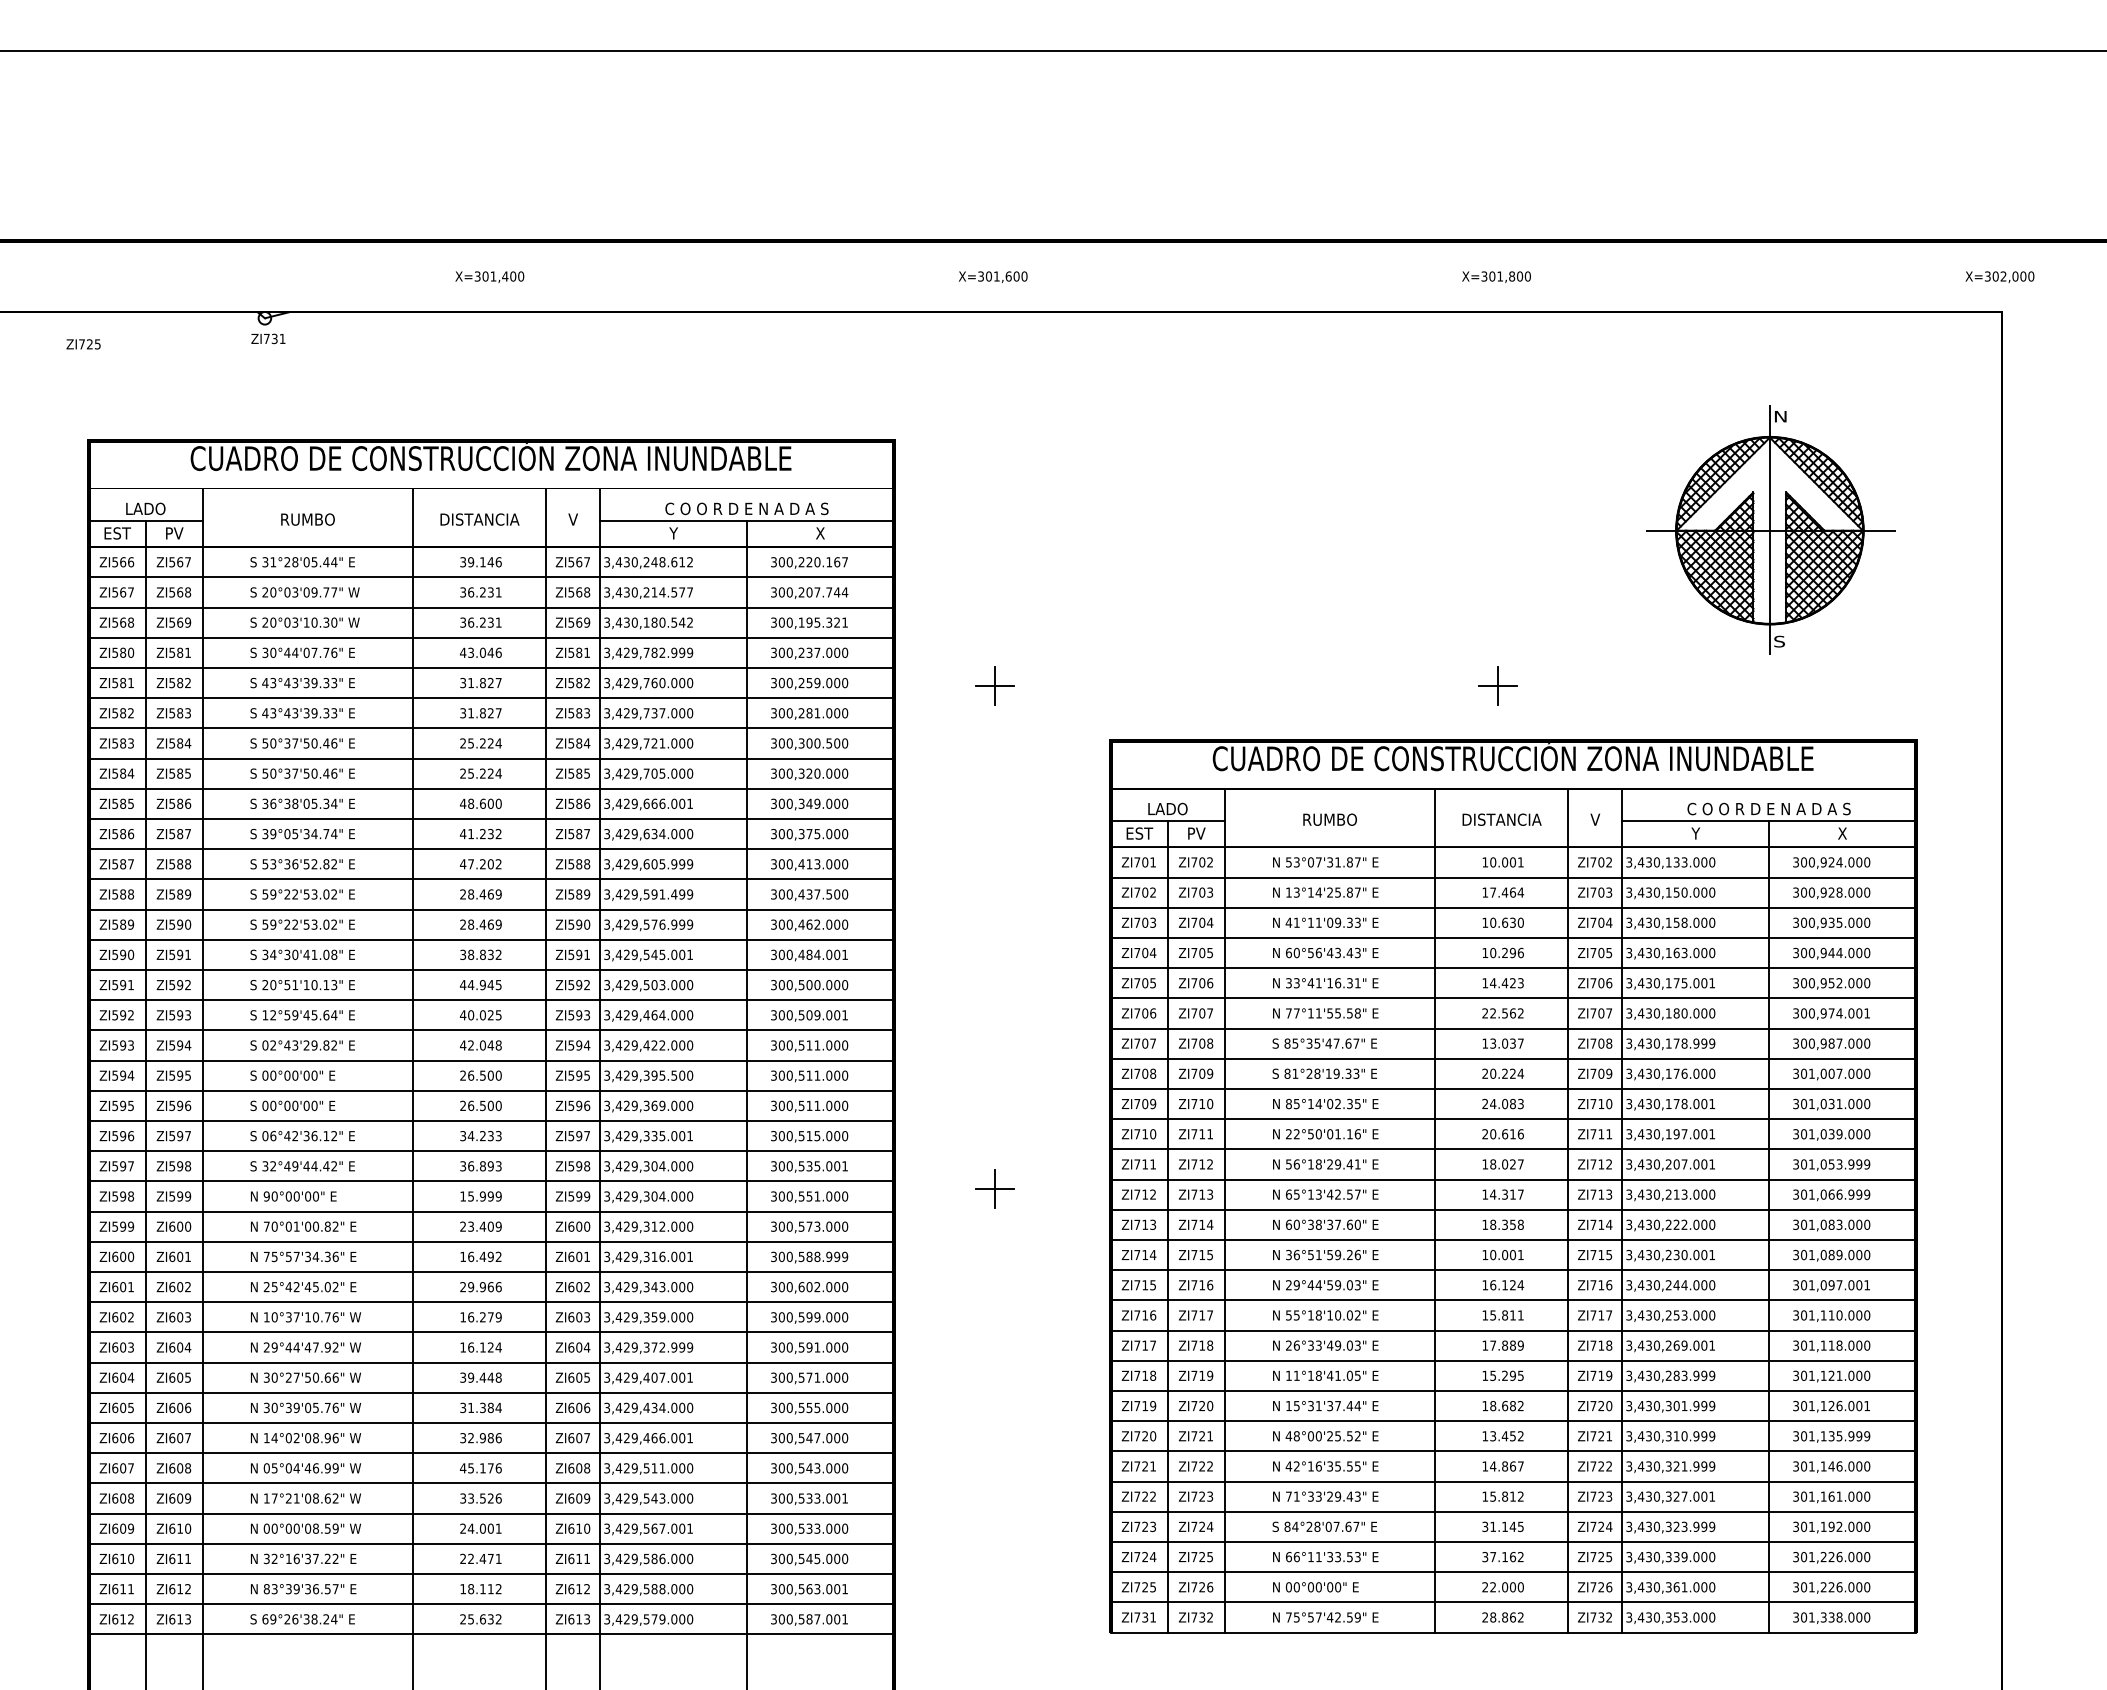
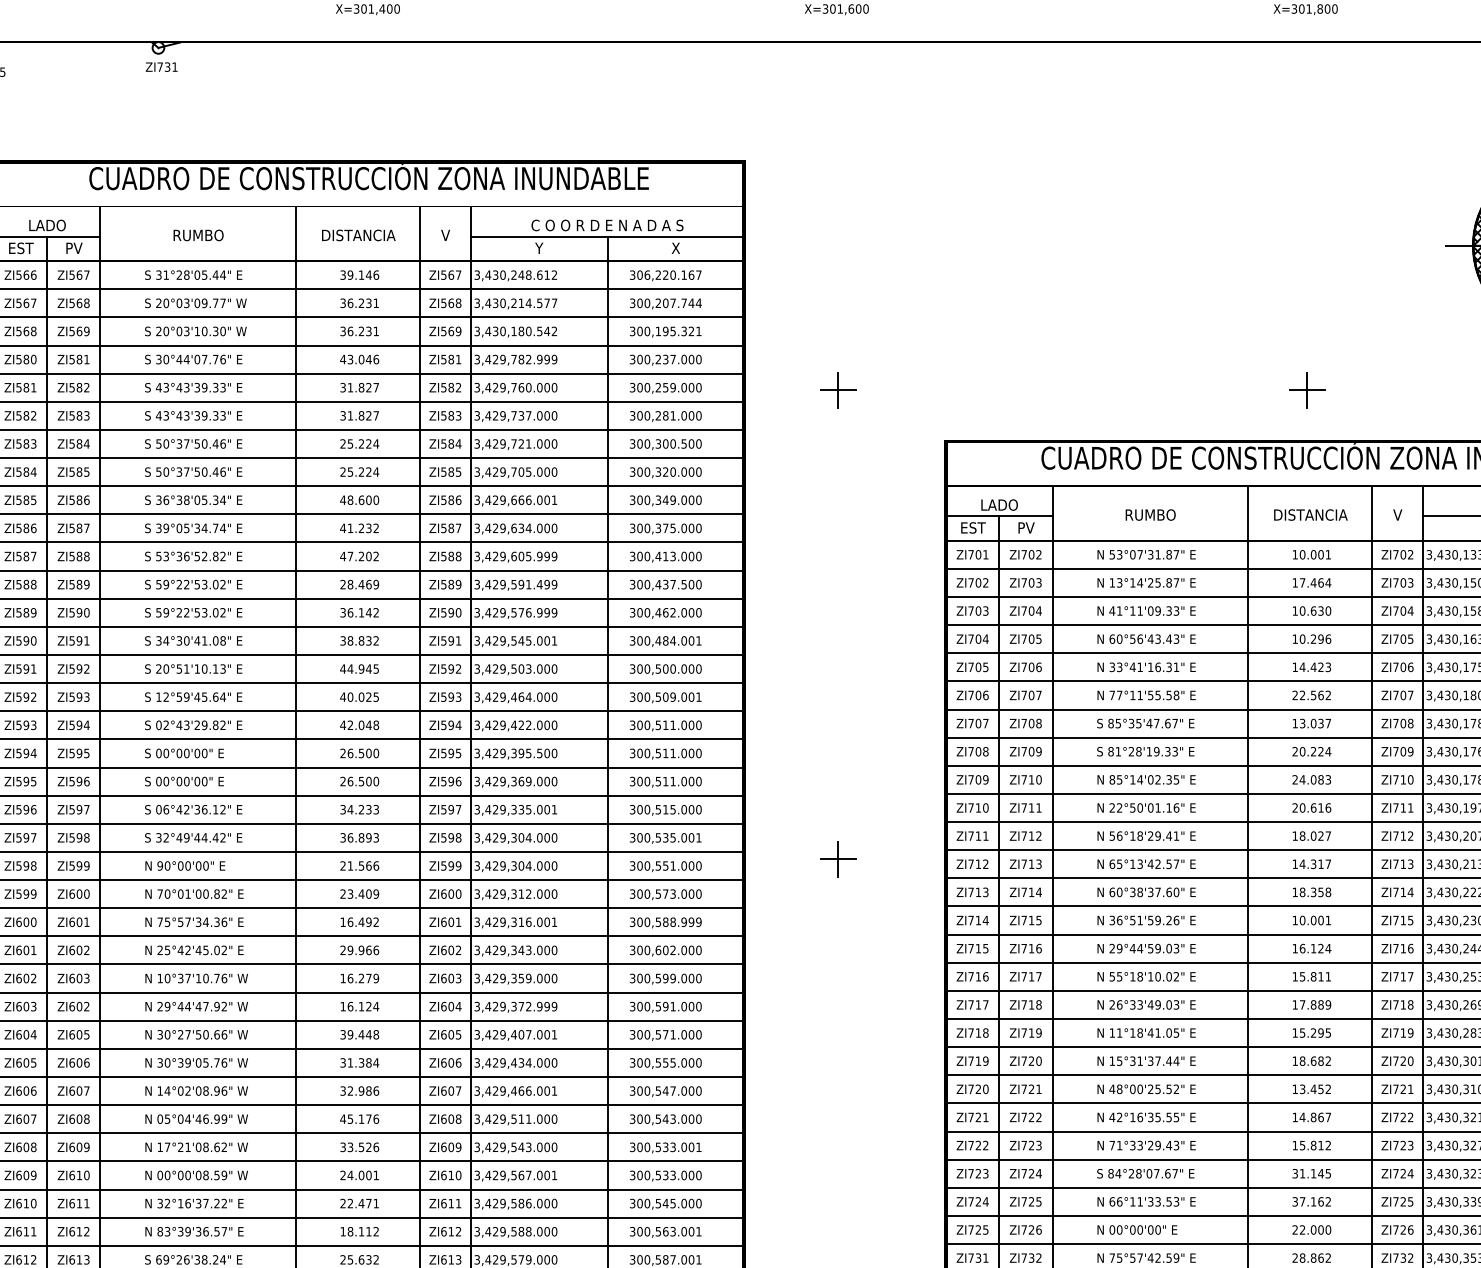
text: (789, 561) -> (647, 274), 300,220.167 -> 306,220.167
text: (480, 924) -> (359, 612), 28.469 -> 36.142
text: (480, 1196) -> (359, 865), 15.999 -> 21.566
text: (187, 1347) -> (86, 1006), ZI604 -> ZI602

